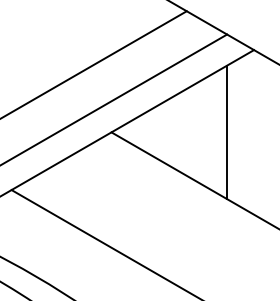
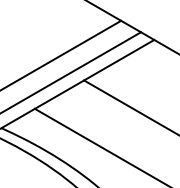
line: (226, 132) -> (140, 80), removed

